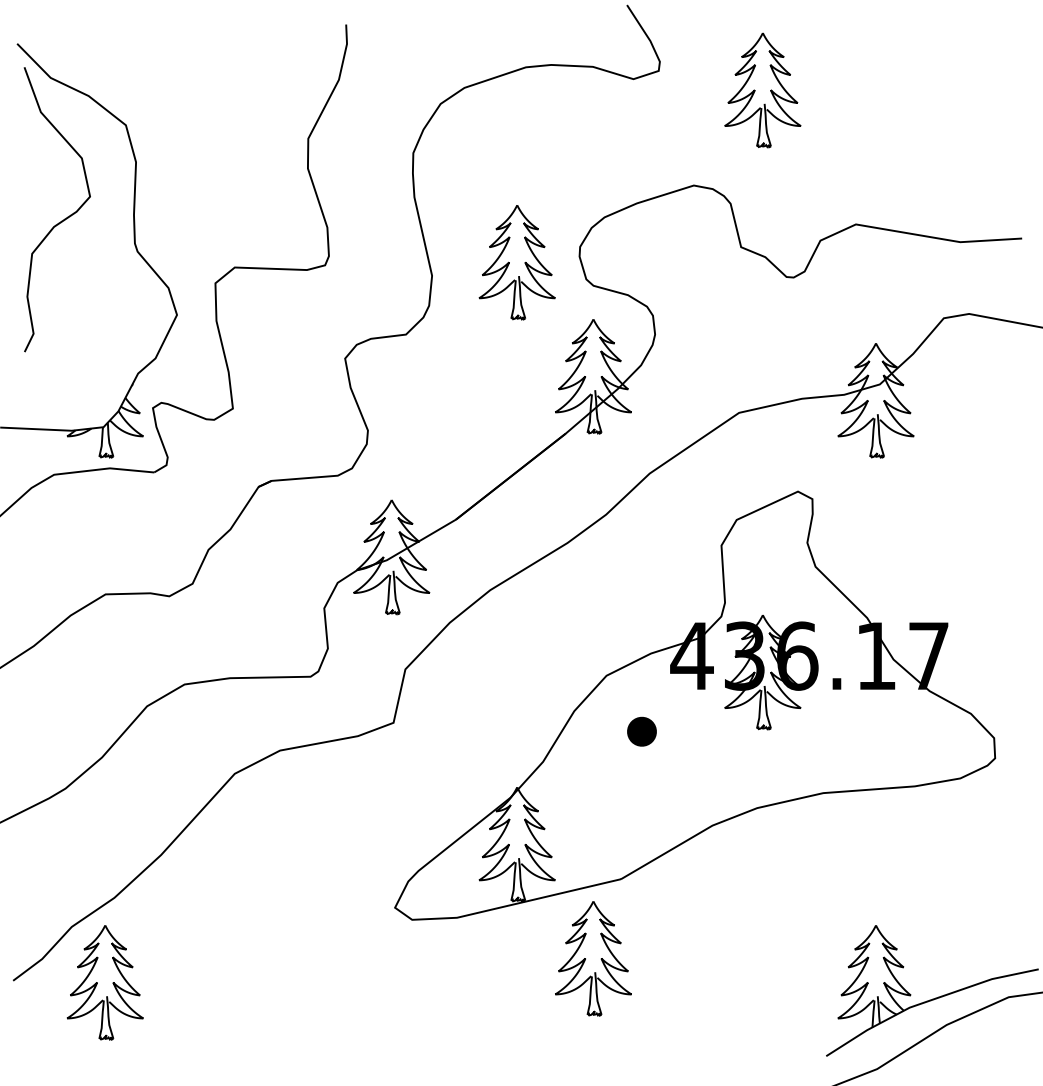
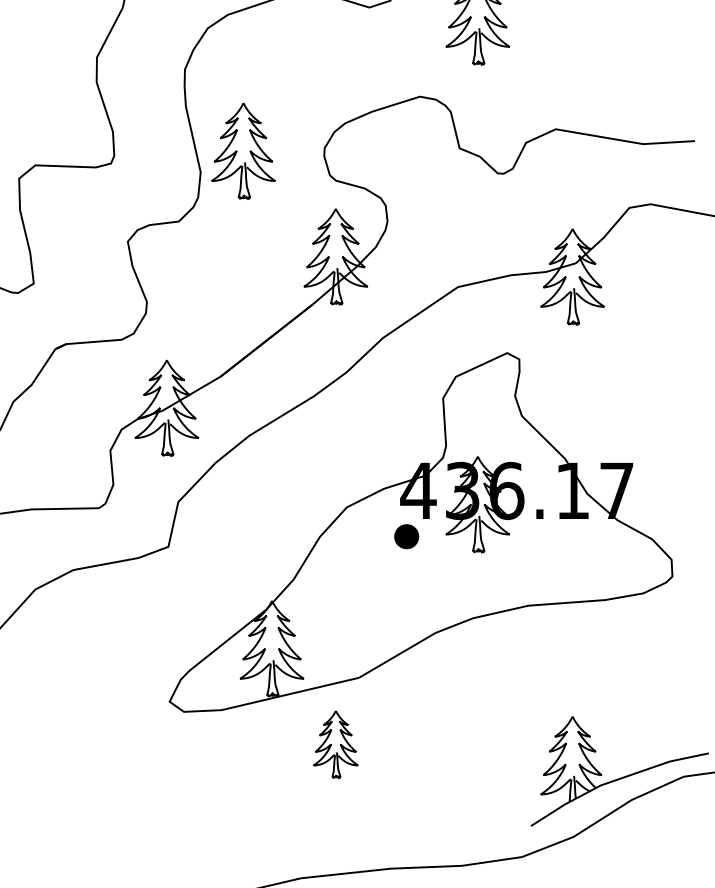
part: (516, 262) -> (242, 151), moved
part: (641, 731) -> (406, 536), moved
part: (593, 958) -> (335, 744), size x0.7

